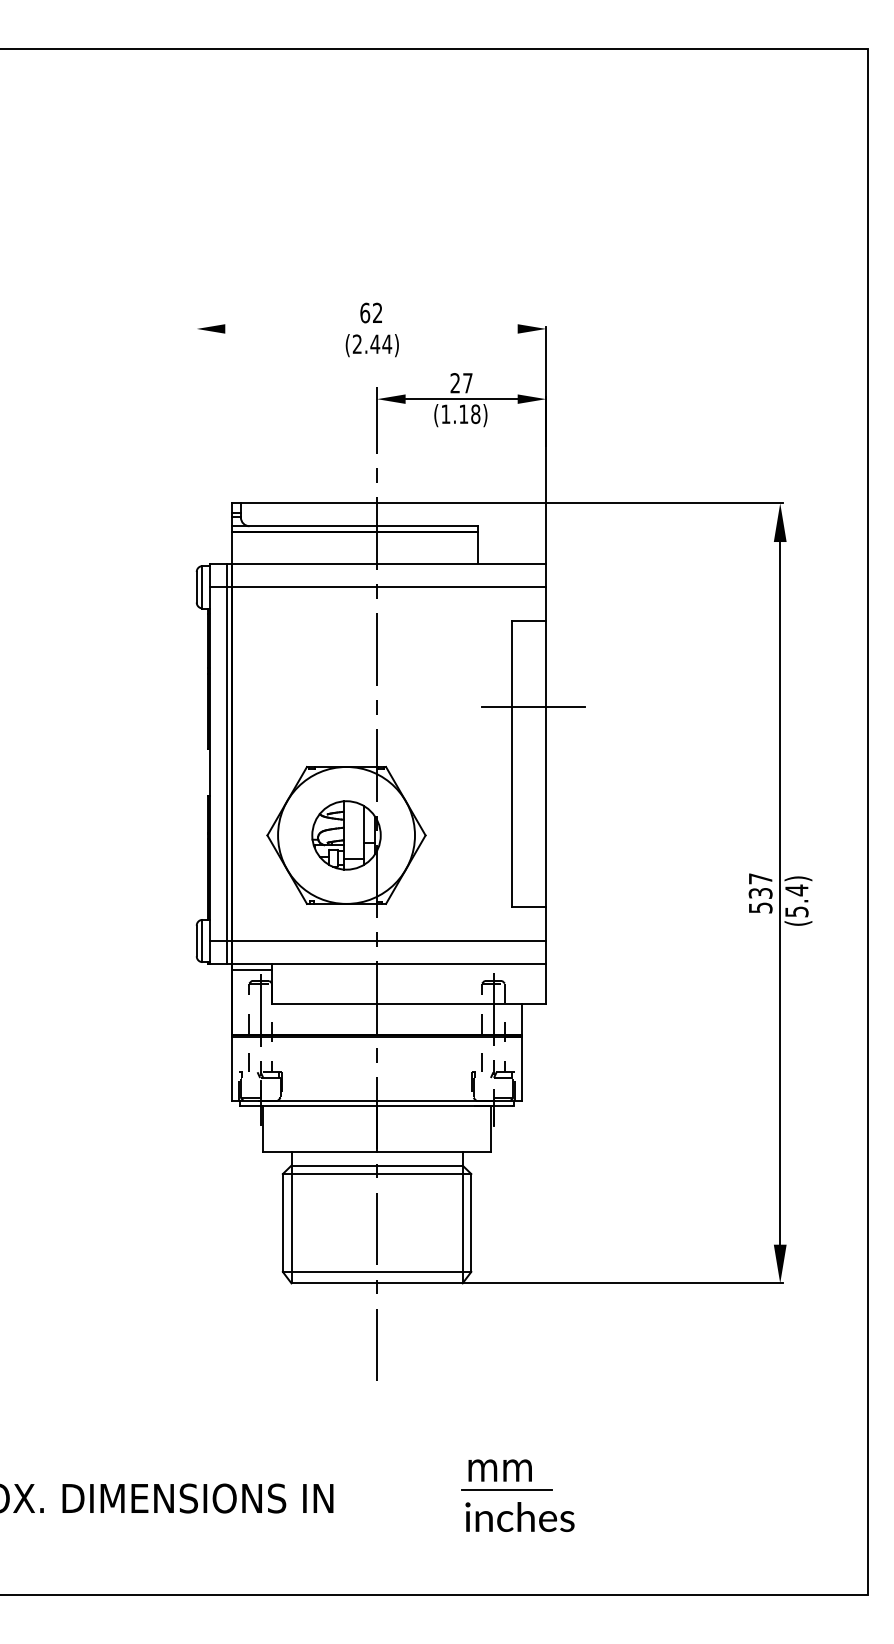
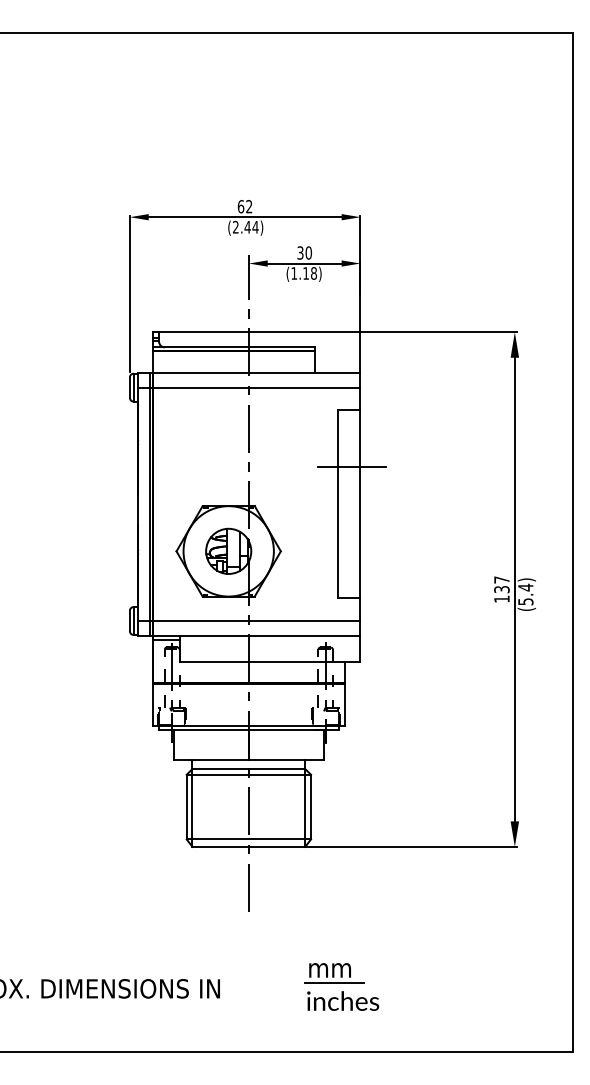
line: (370, 329) -> (244, 217), added
text: (461, 382) -> (304, 252), 27 -> 30
line: (196, 444) -> (129, 293), added
text: (759, 906) -> (501, 598), 537 -> 137

